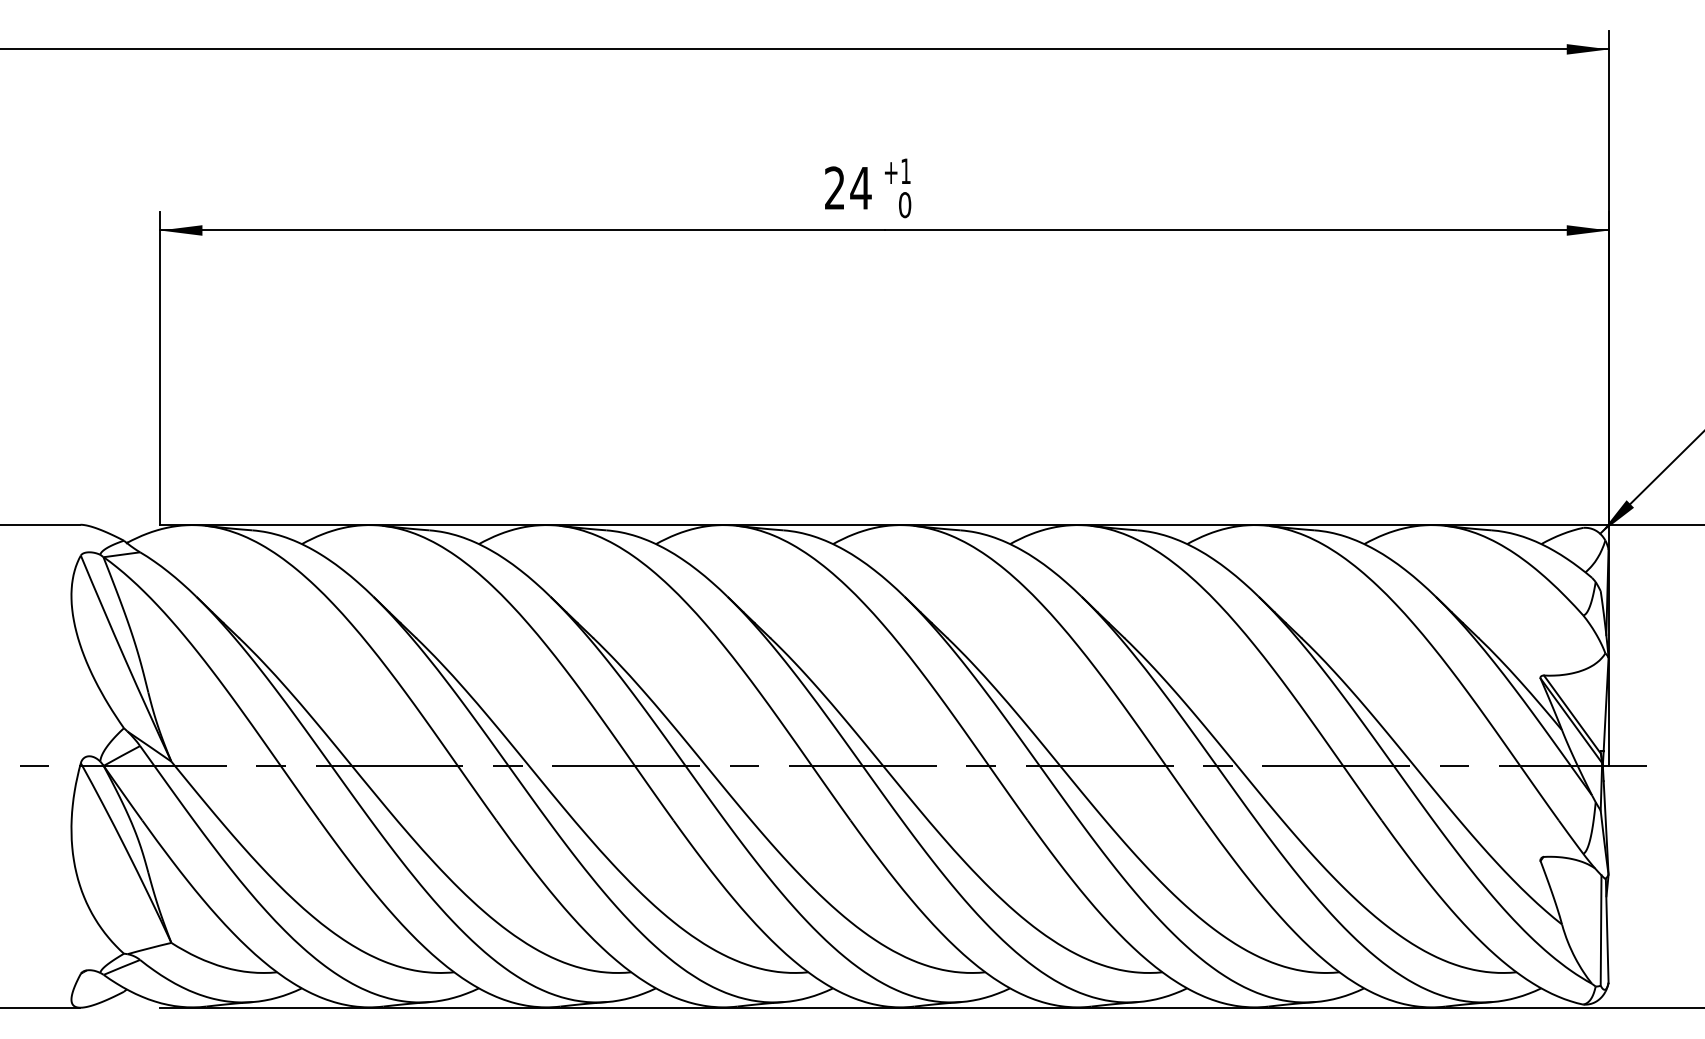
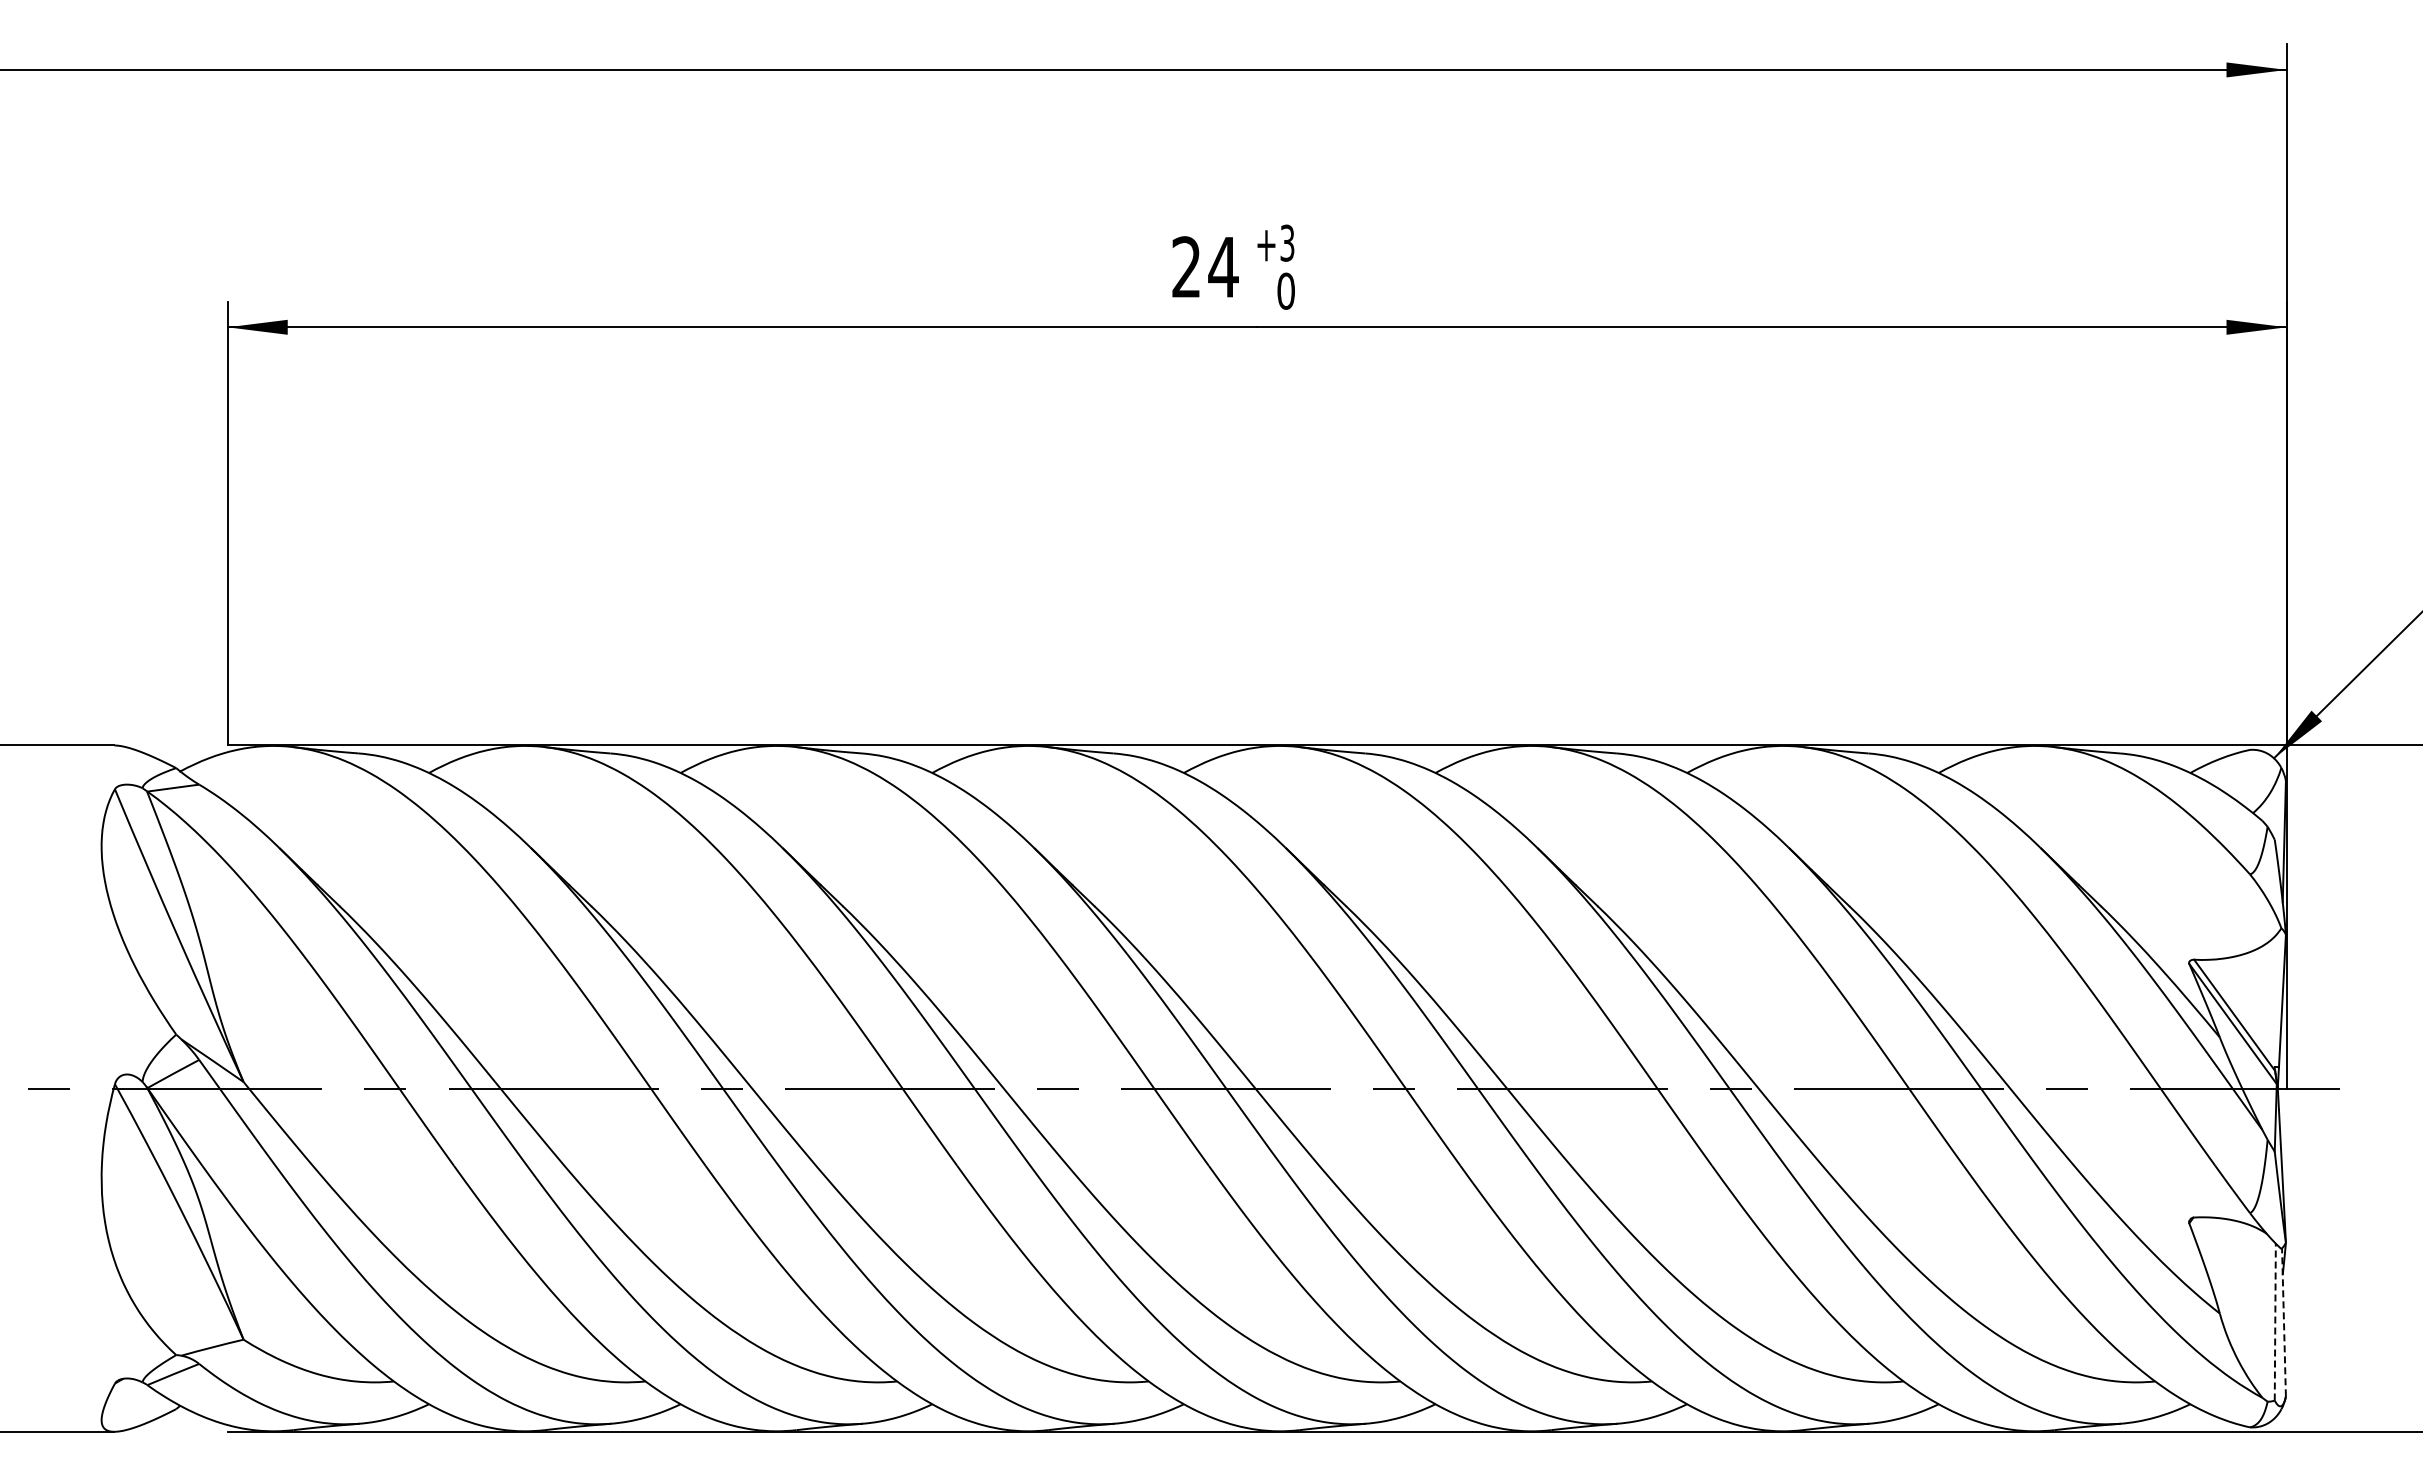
text: (905, 170) -> (1287, 242), +1 -> +3
line: (1601, 930) -> (2275, 1321), solid -> dashed
line: (1606, 930) -> (2283, 1321), solid -> dashed

